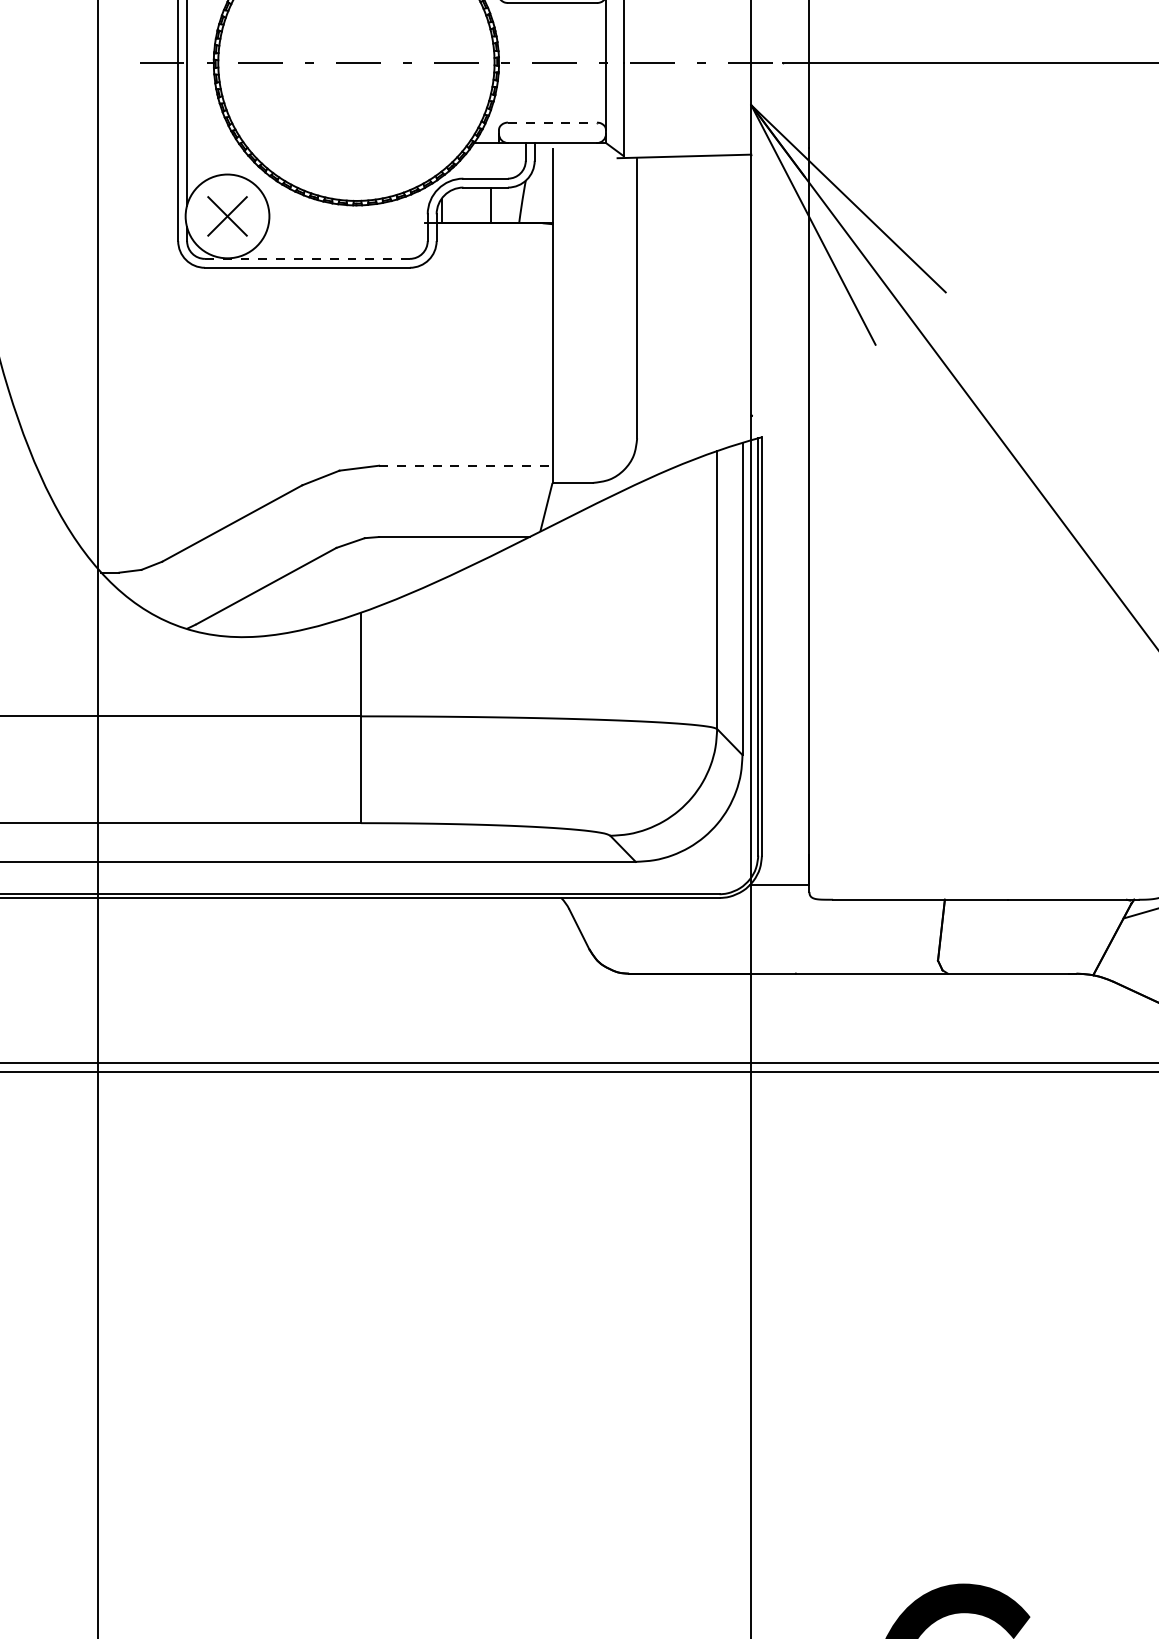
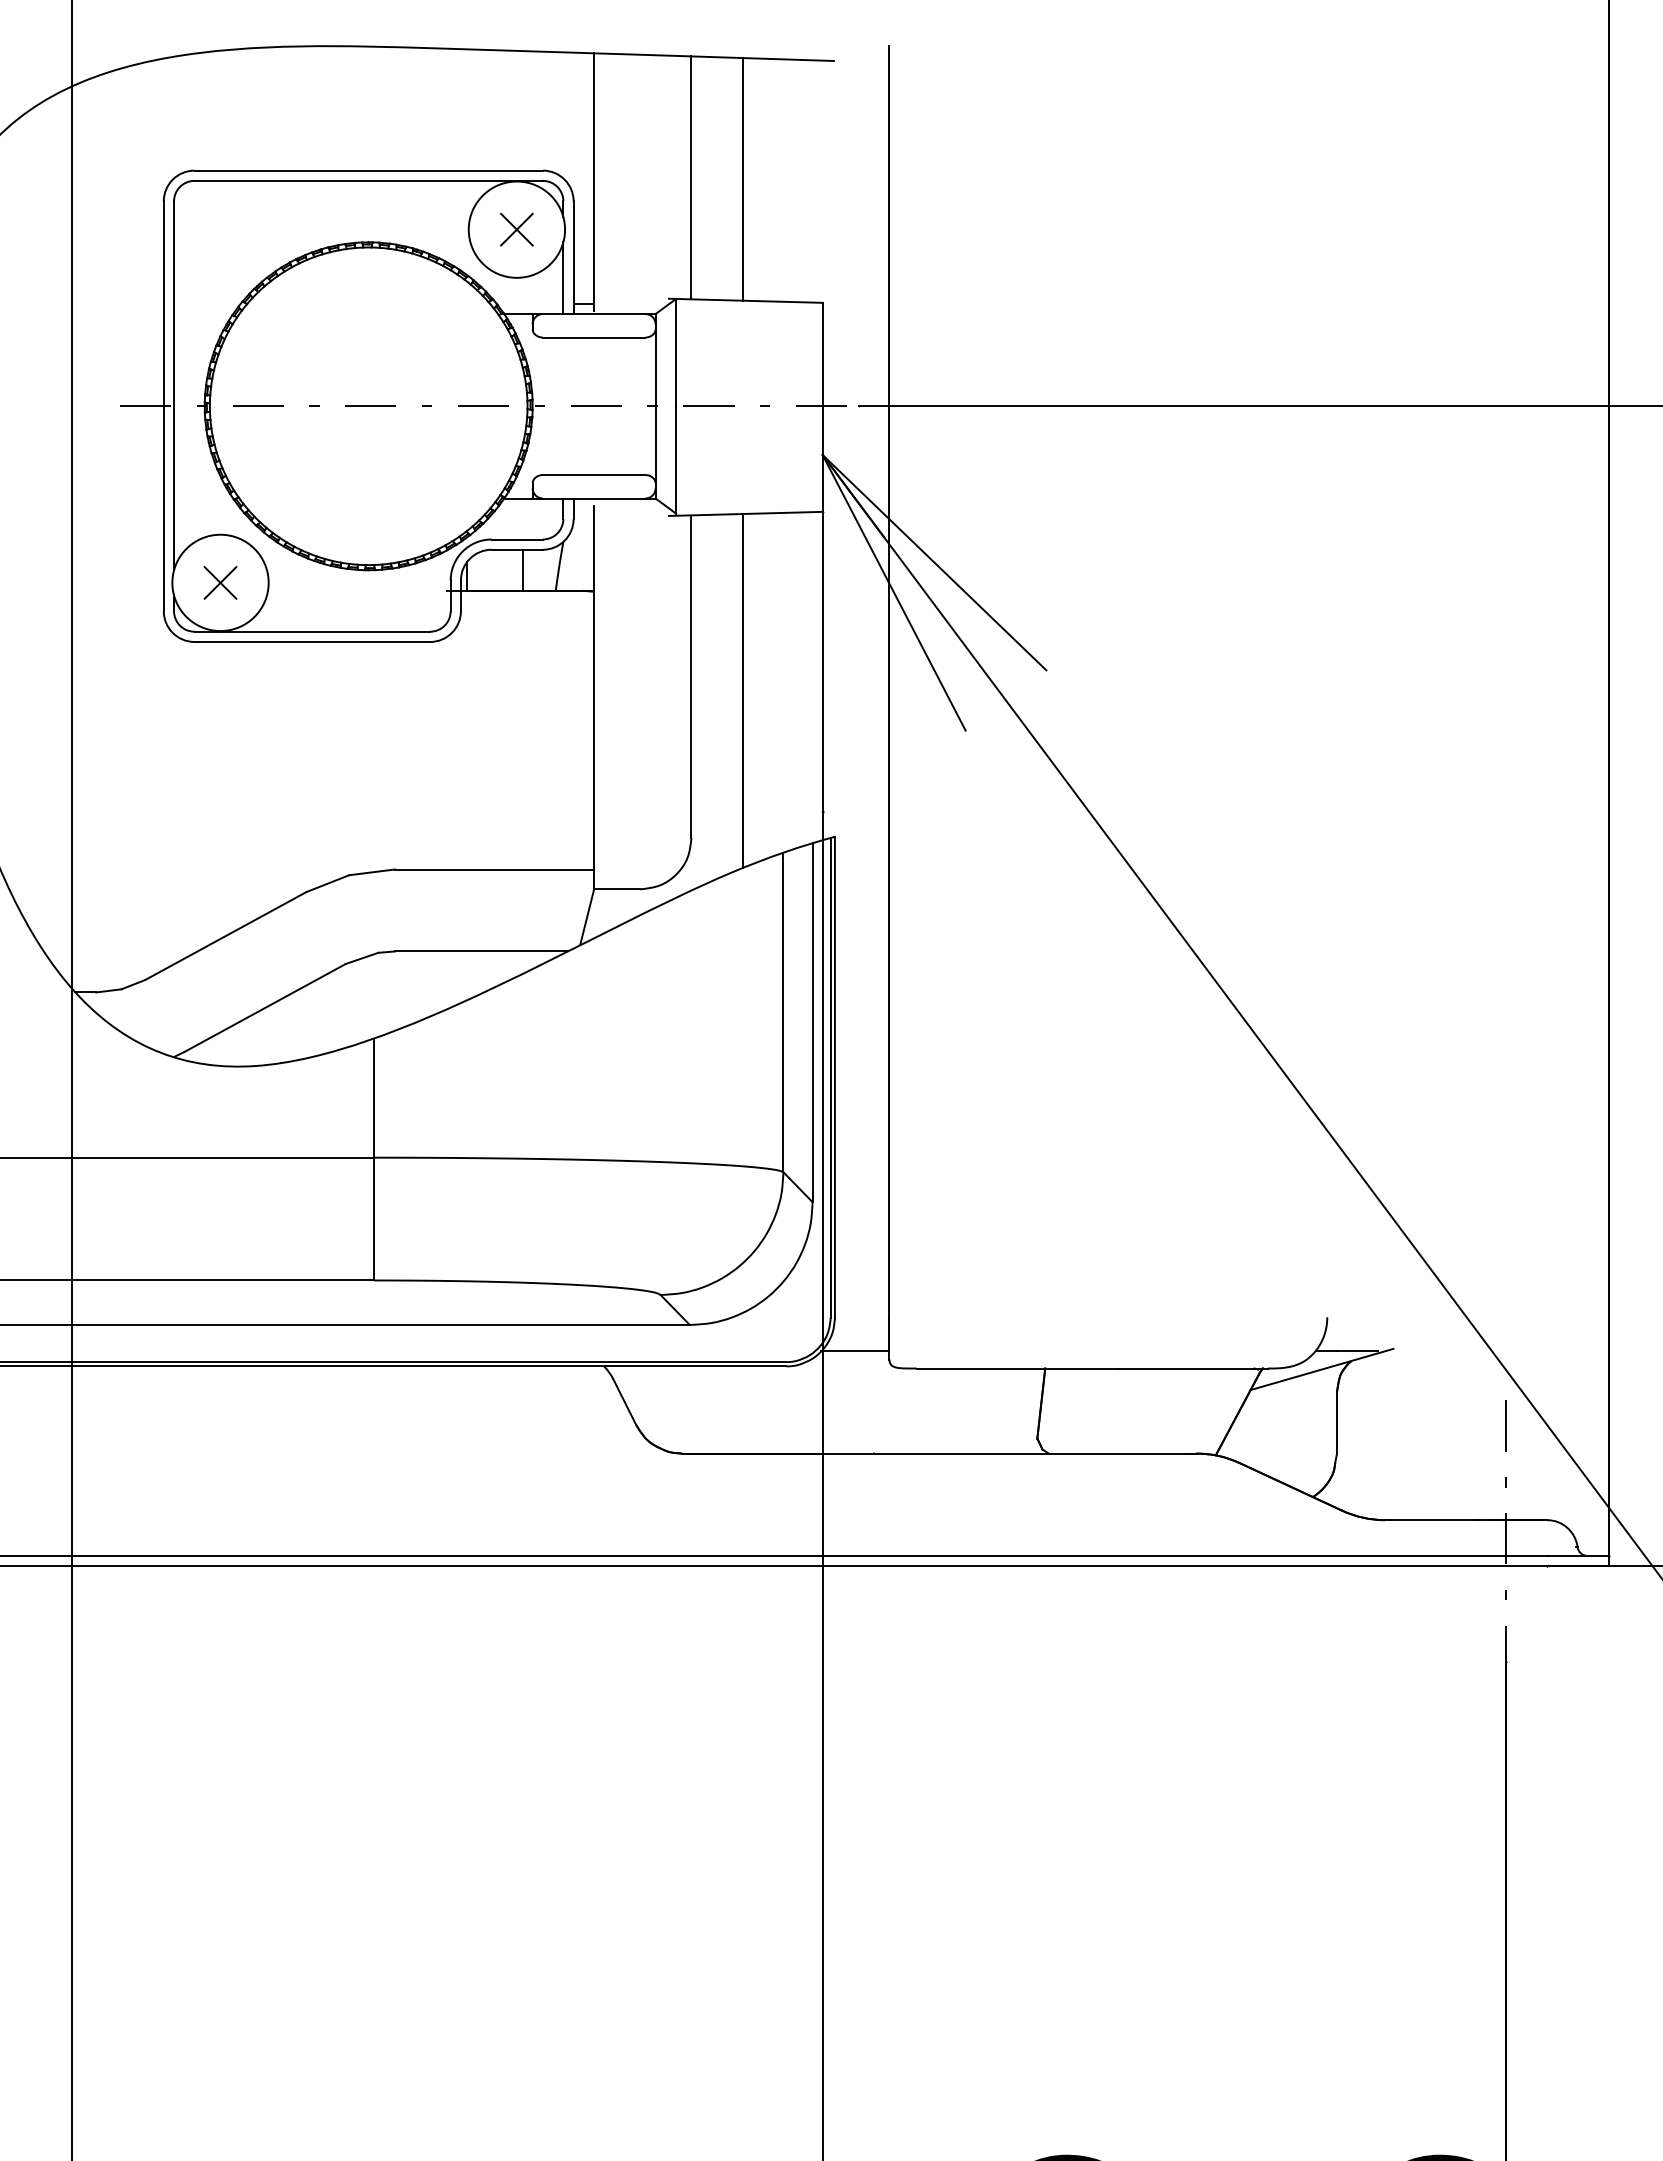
line: (552, 123) -> (594, 475), dashed -> solid
part: (227, 216) -> (220, 582), size x0.71
line: (307, 258) -> (312, 631), dashed -> solid
line: (681, 310) -> (742, 691), added
line: (465, 465) -> (494, 869), dashed -> solid

